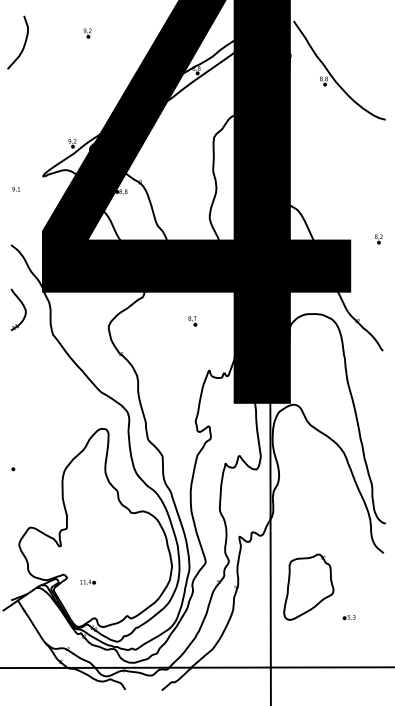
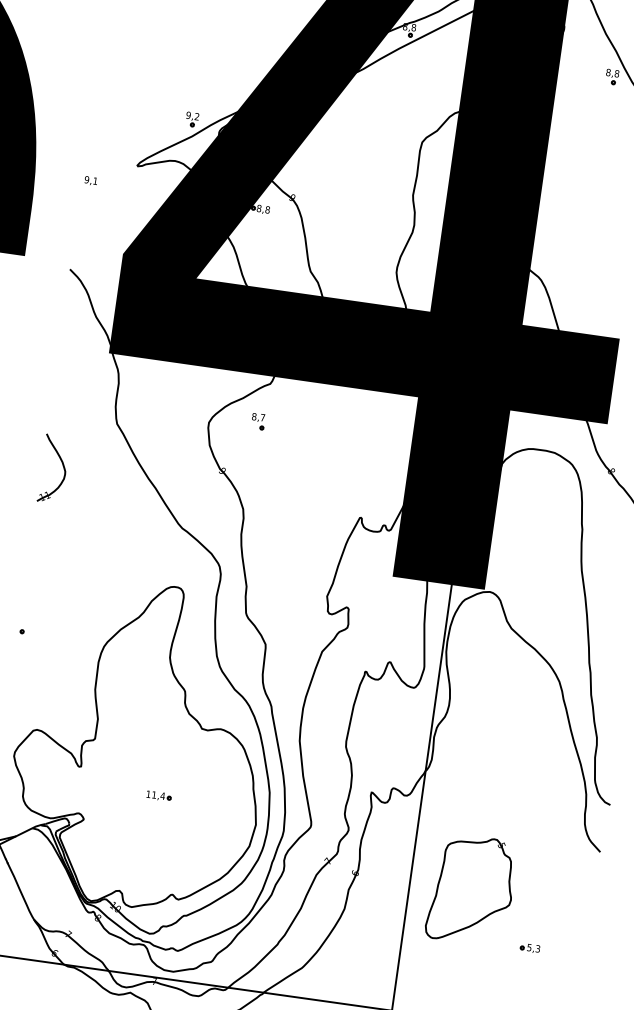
part: (18, 309) -> (53, 468), moved
part: (192, 321) -> (257, 422), moved
part: (87, 581) -> (158, 794), moved

